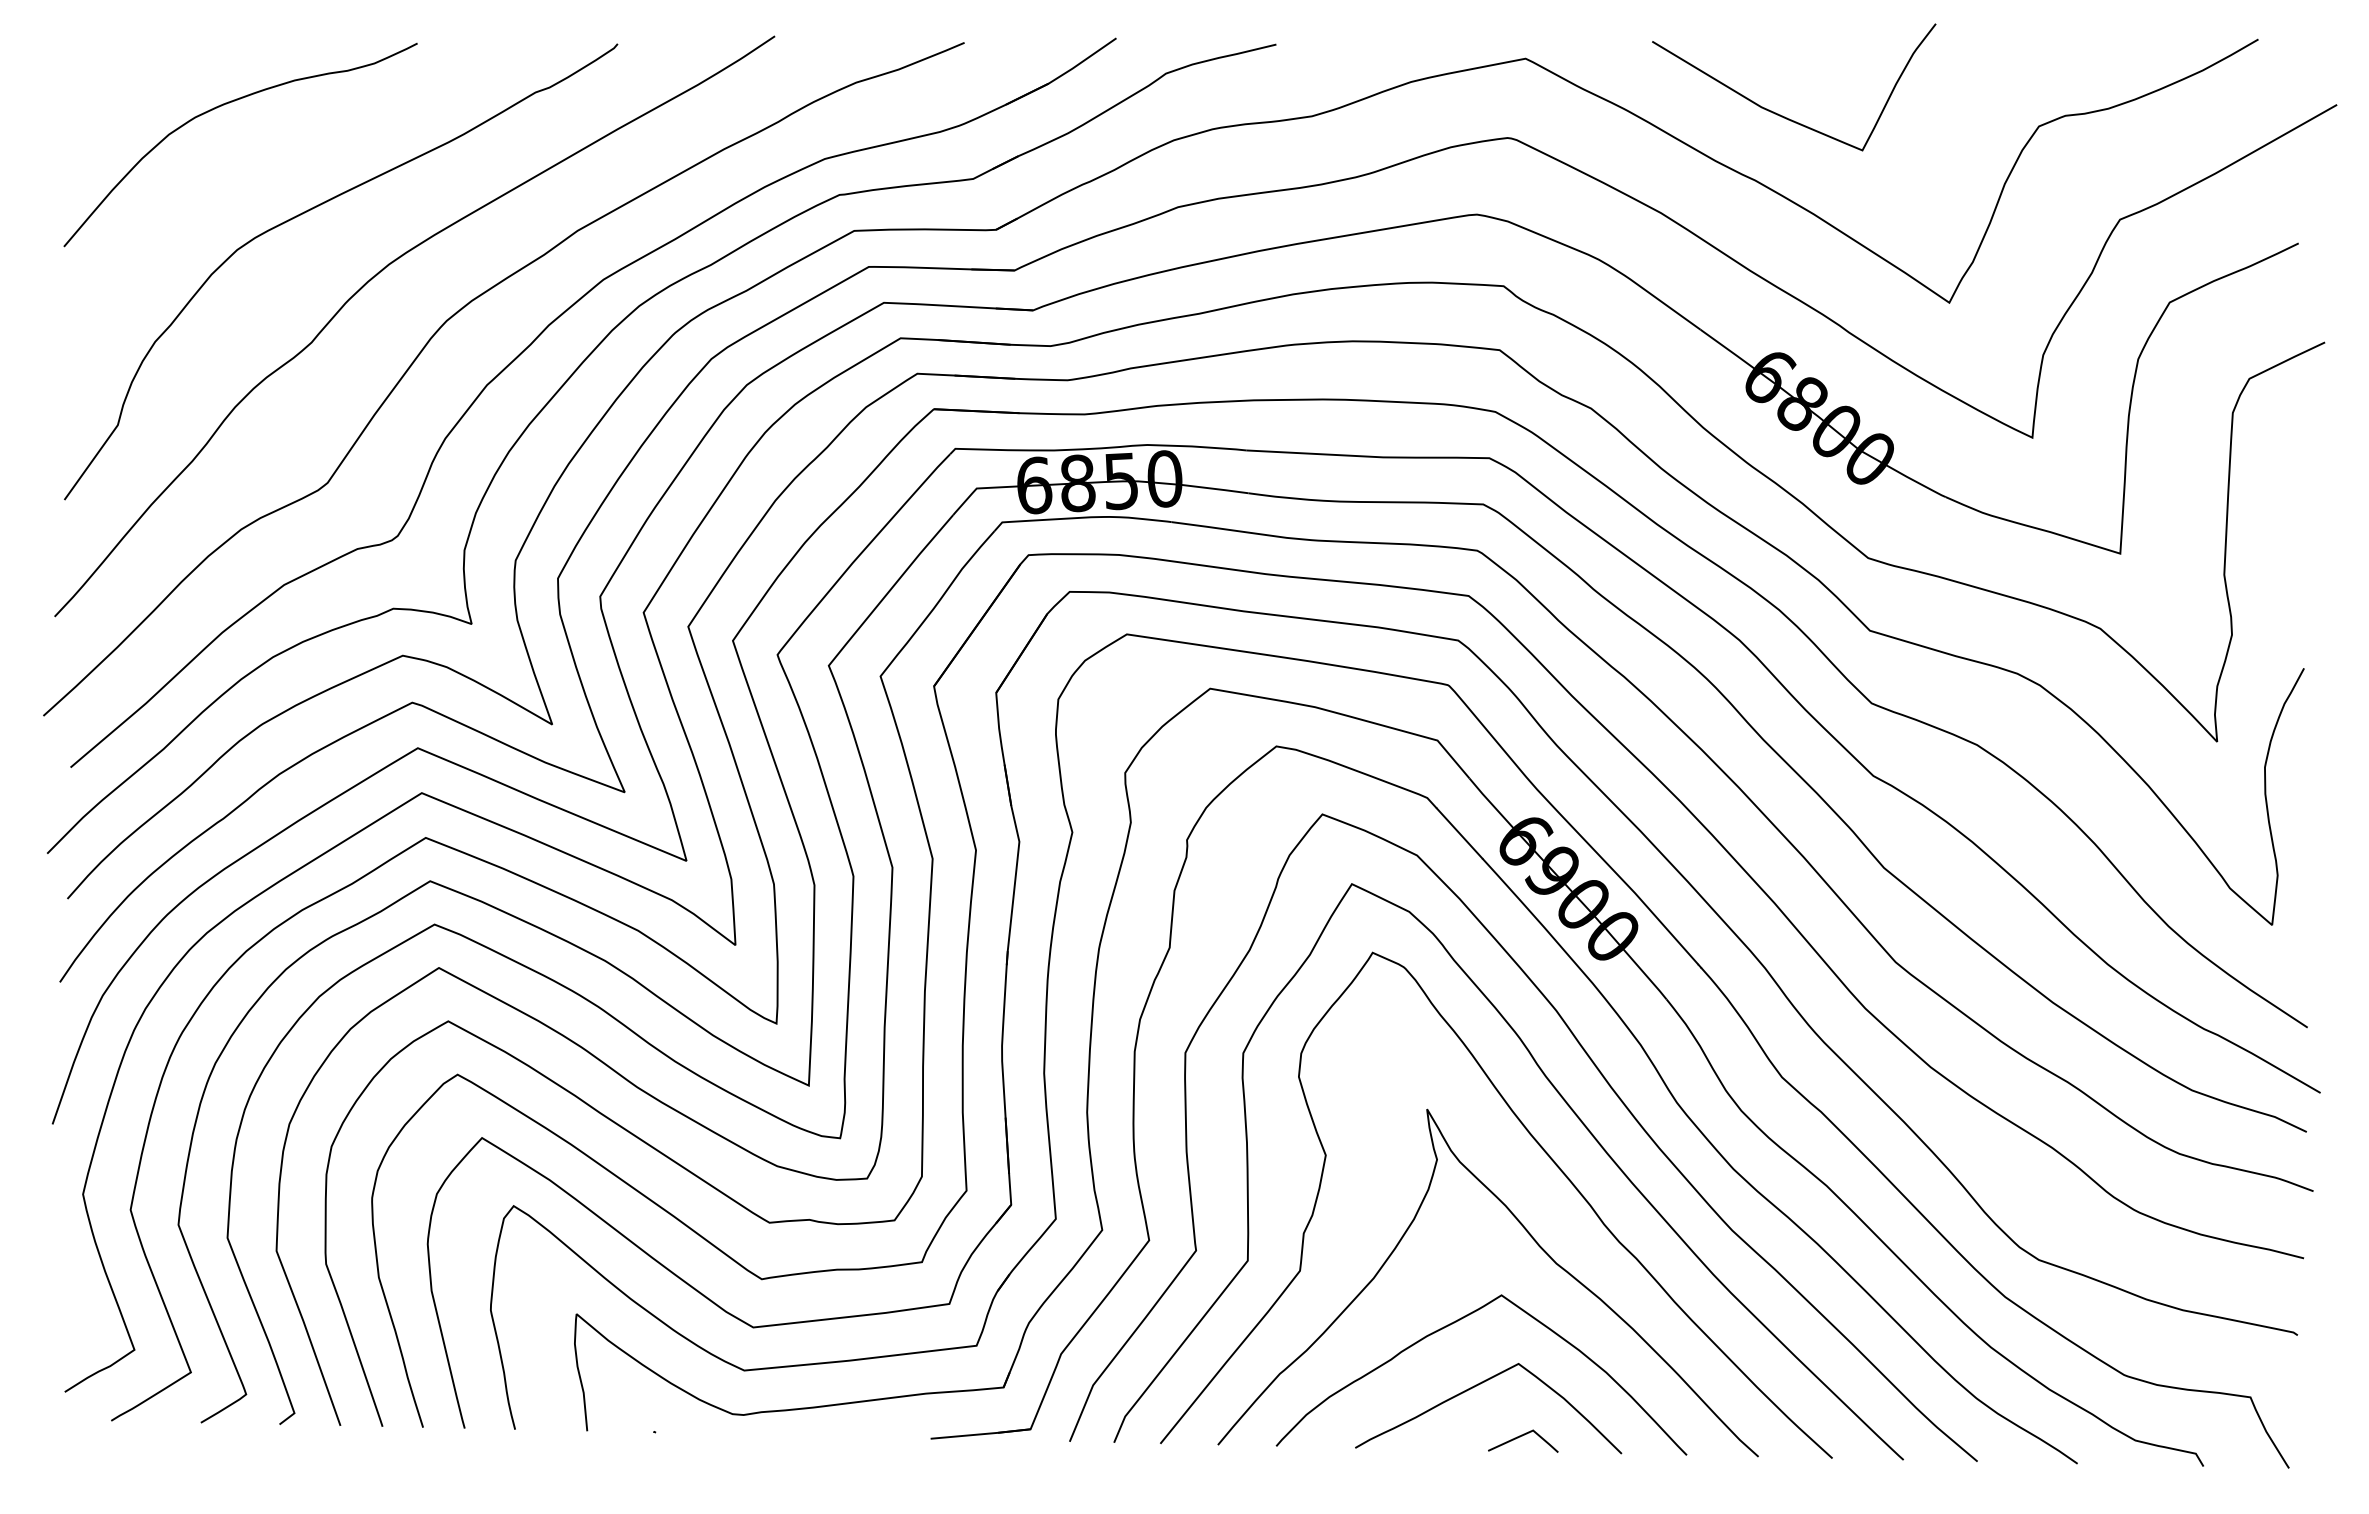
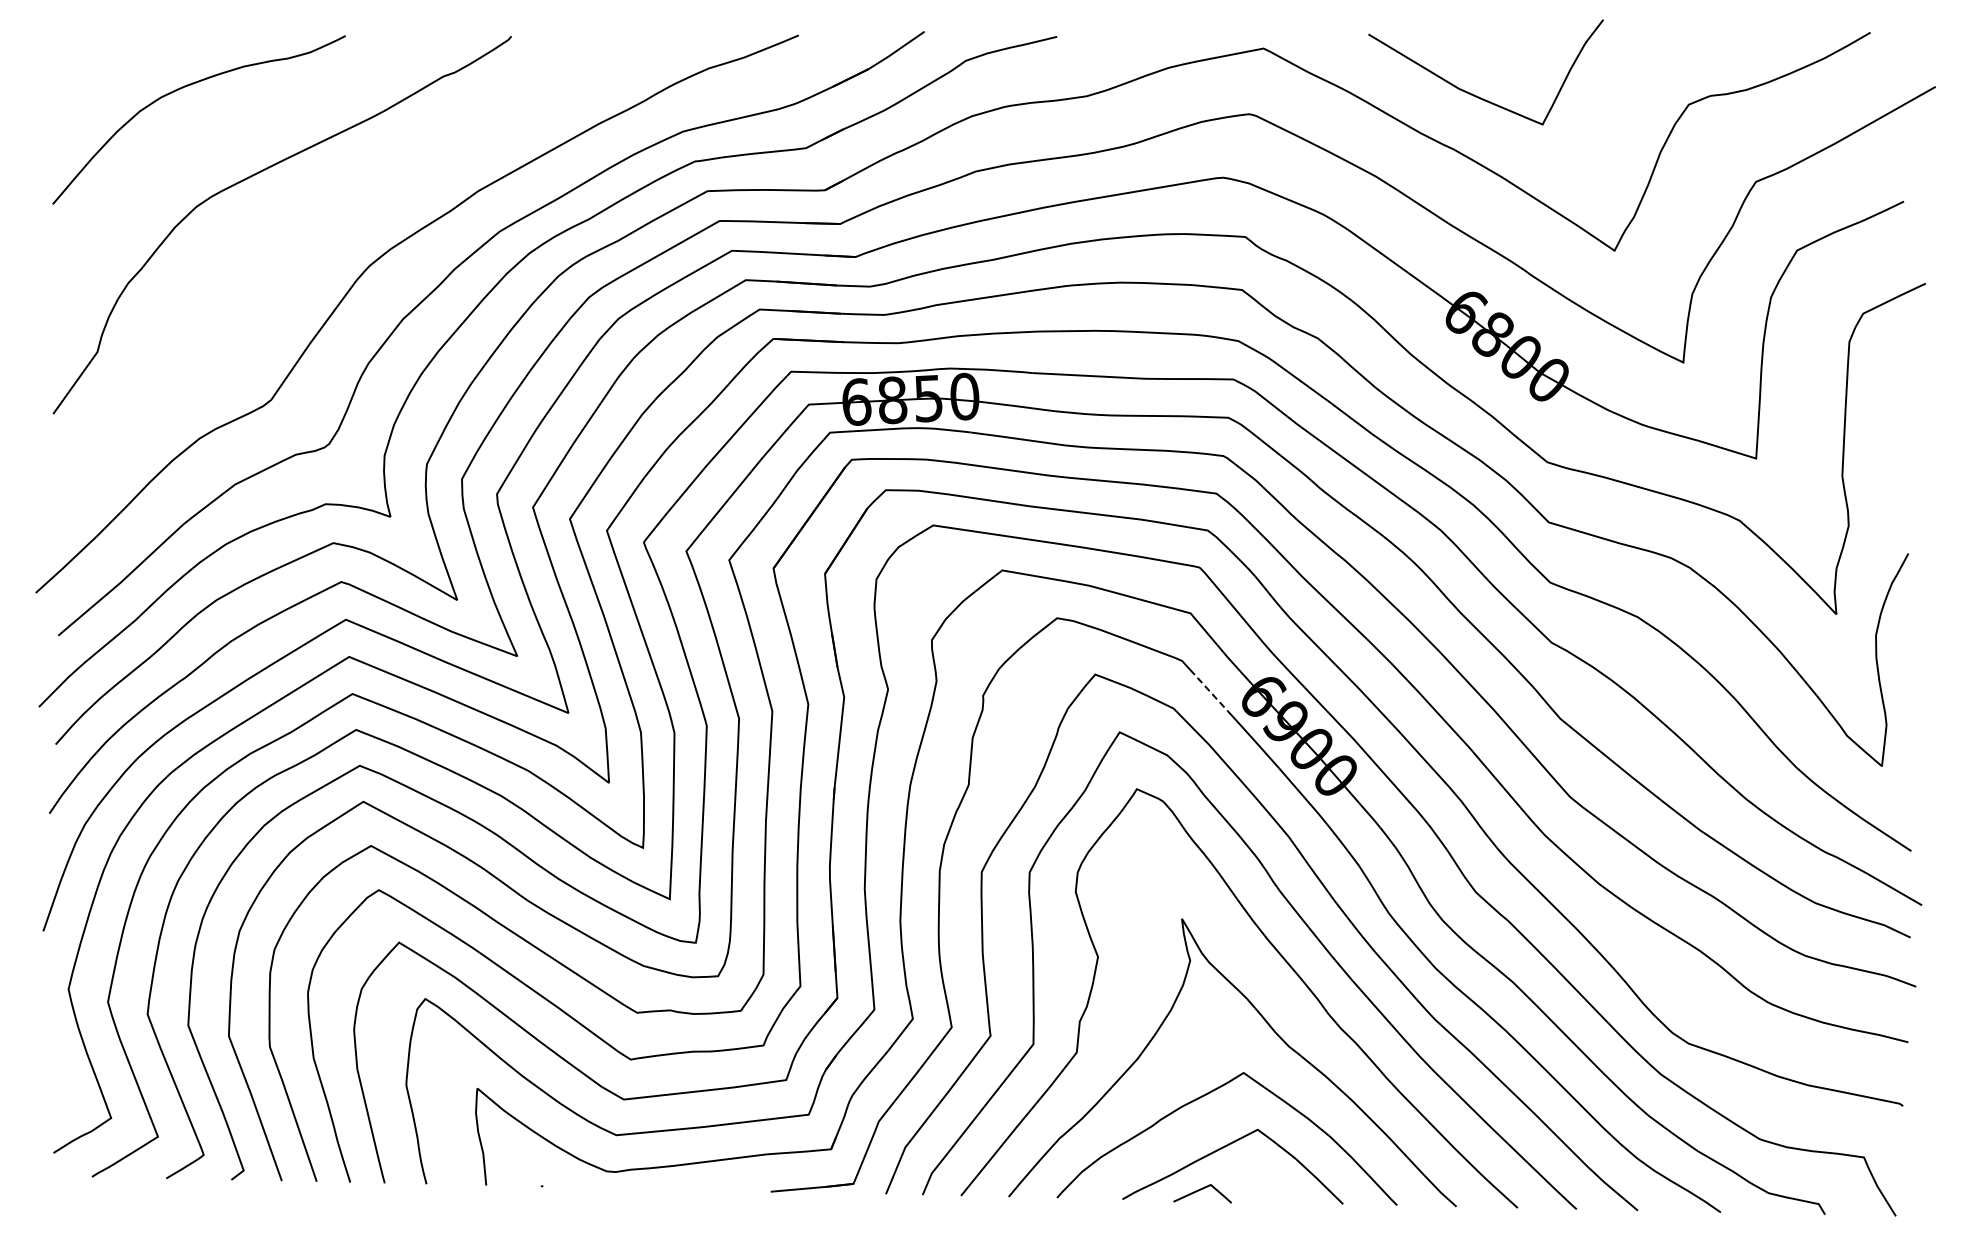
curve: (377, 275) -> (312, 228), removed
line: (1459, 833) -> (1208, 690), solid -> dashed
line: (1521, 1437) -> (1201, 1190), moved

